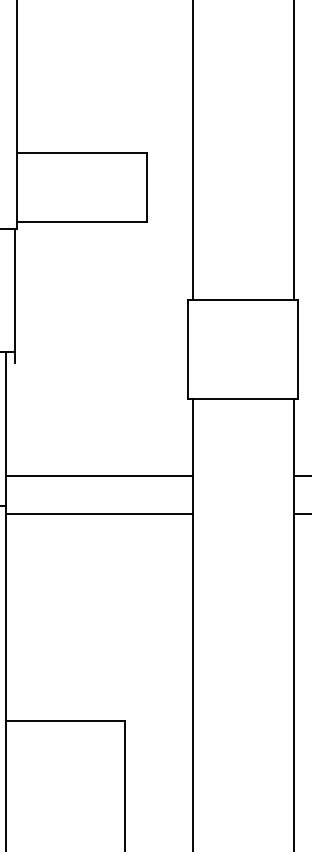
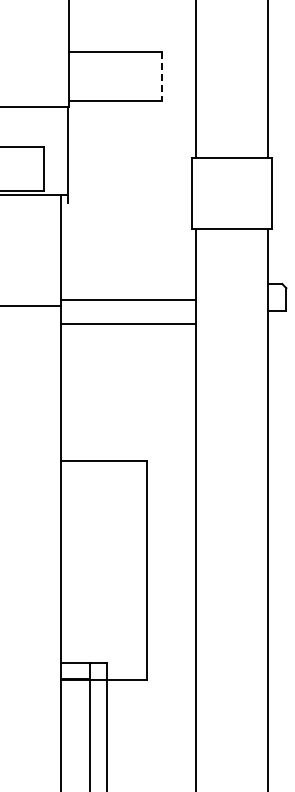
line: (146, 187) -> (162, 76), solid -> dashed
line: (98, 476) -> (127, 300), moved
line: (98, 513) -> (127, 324), moved

